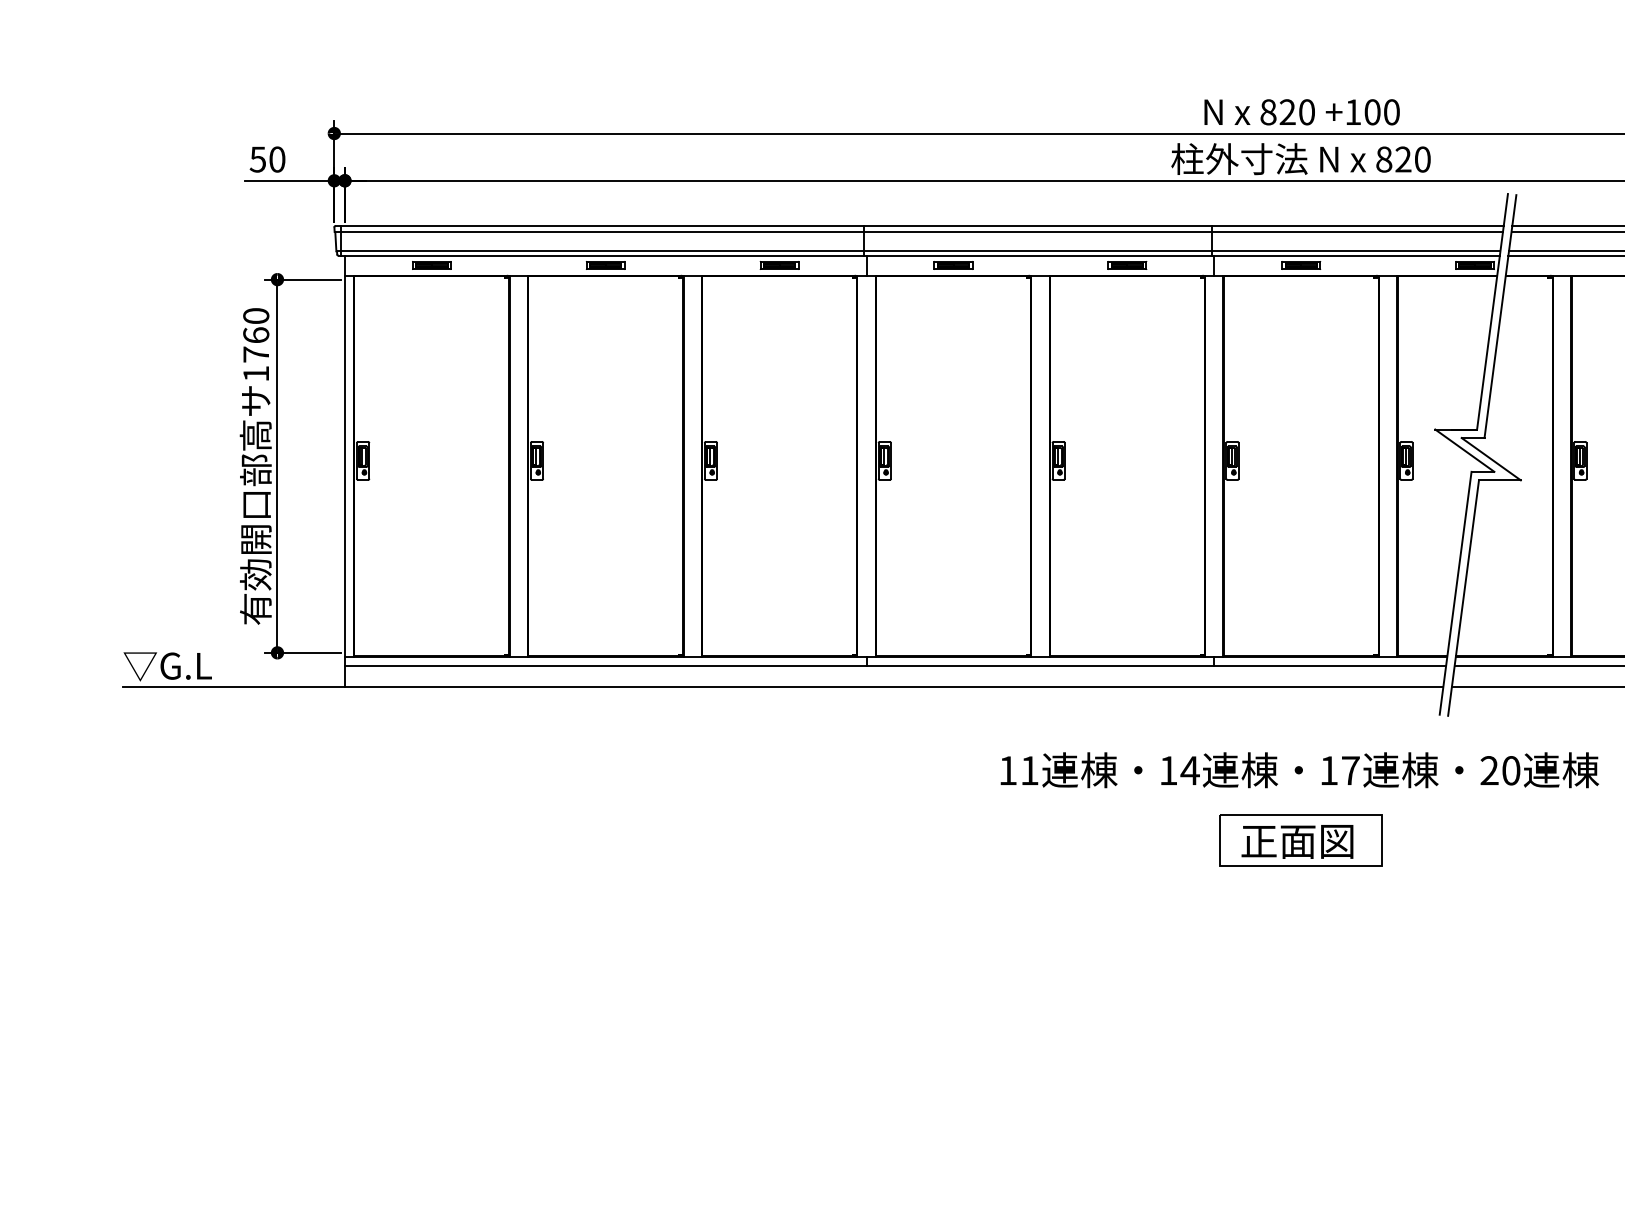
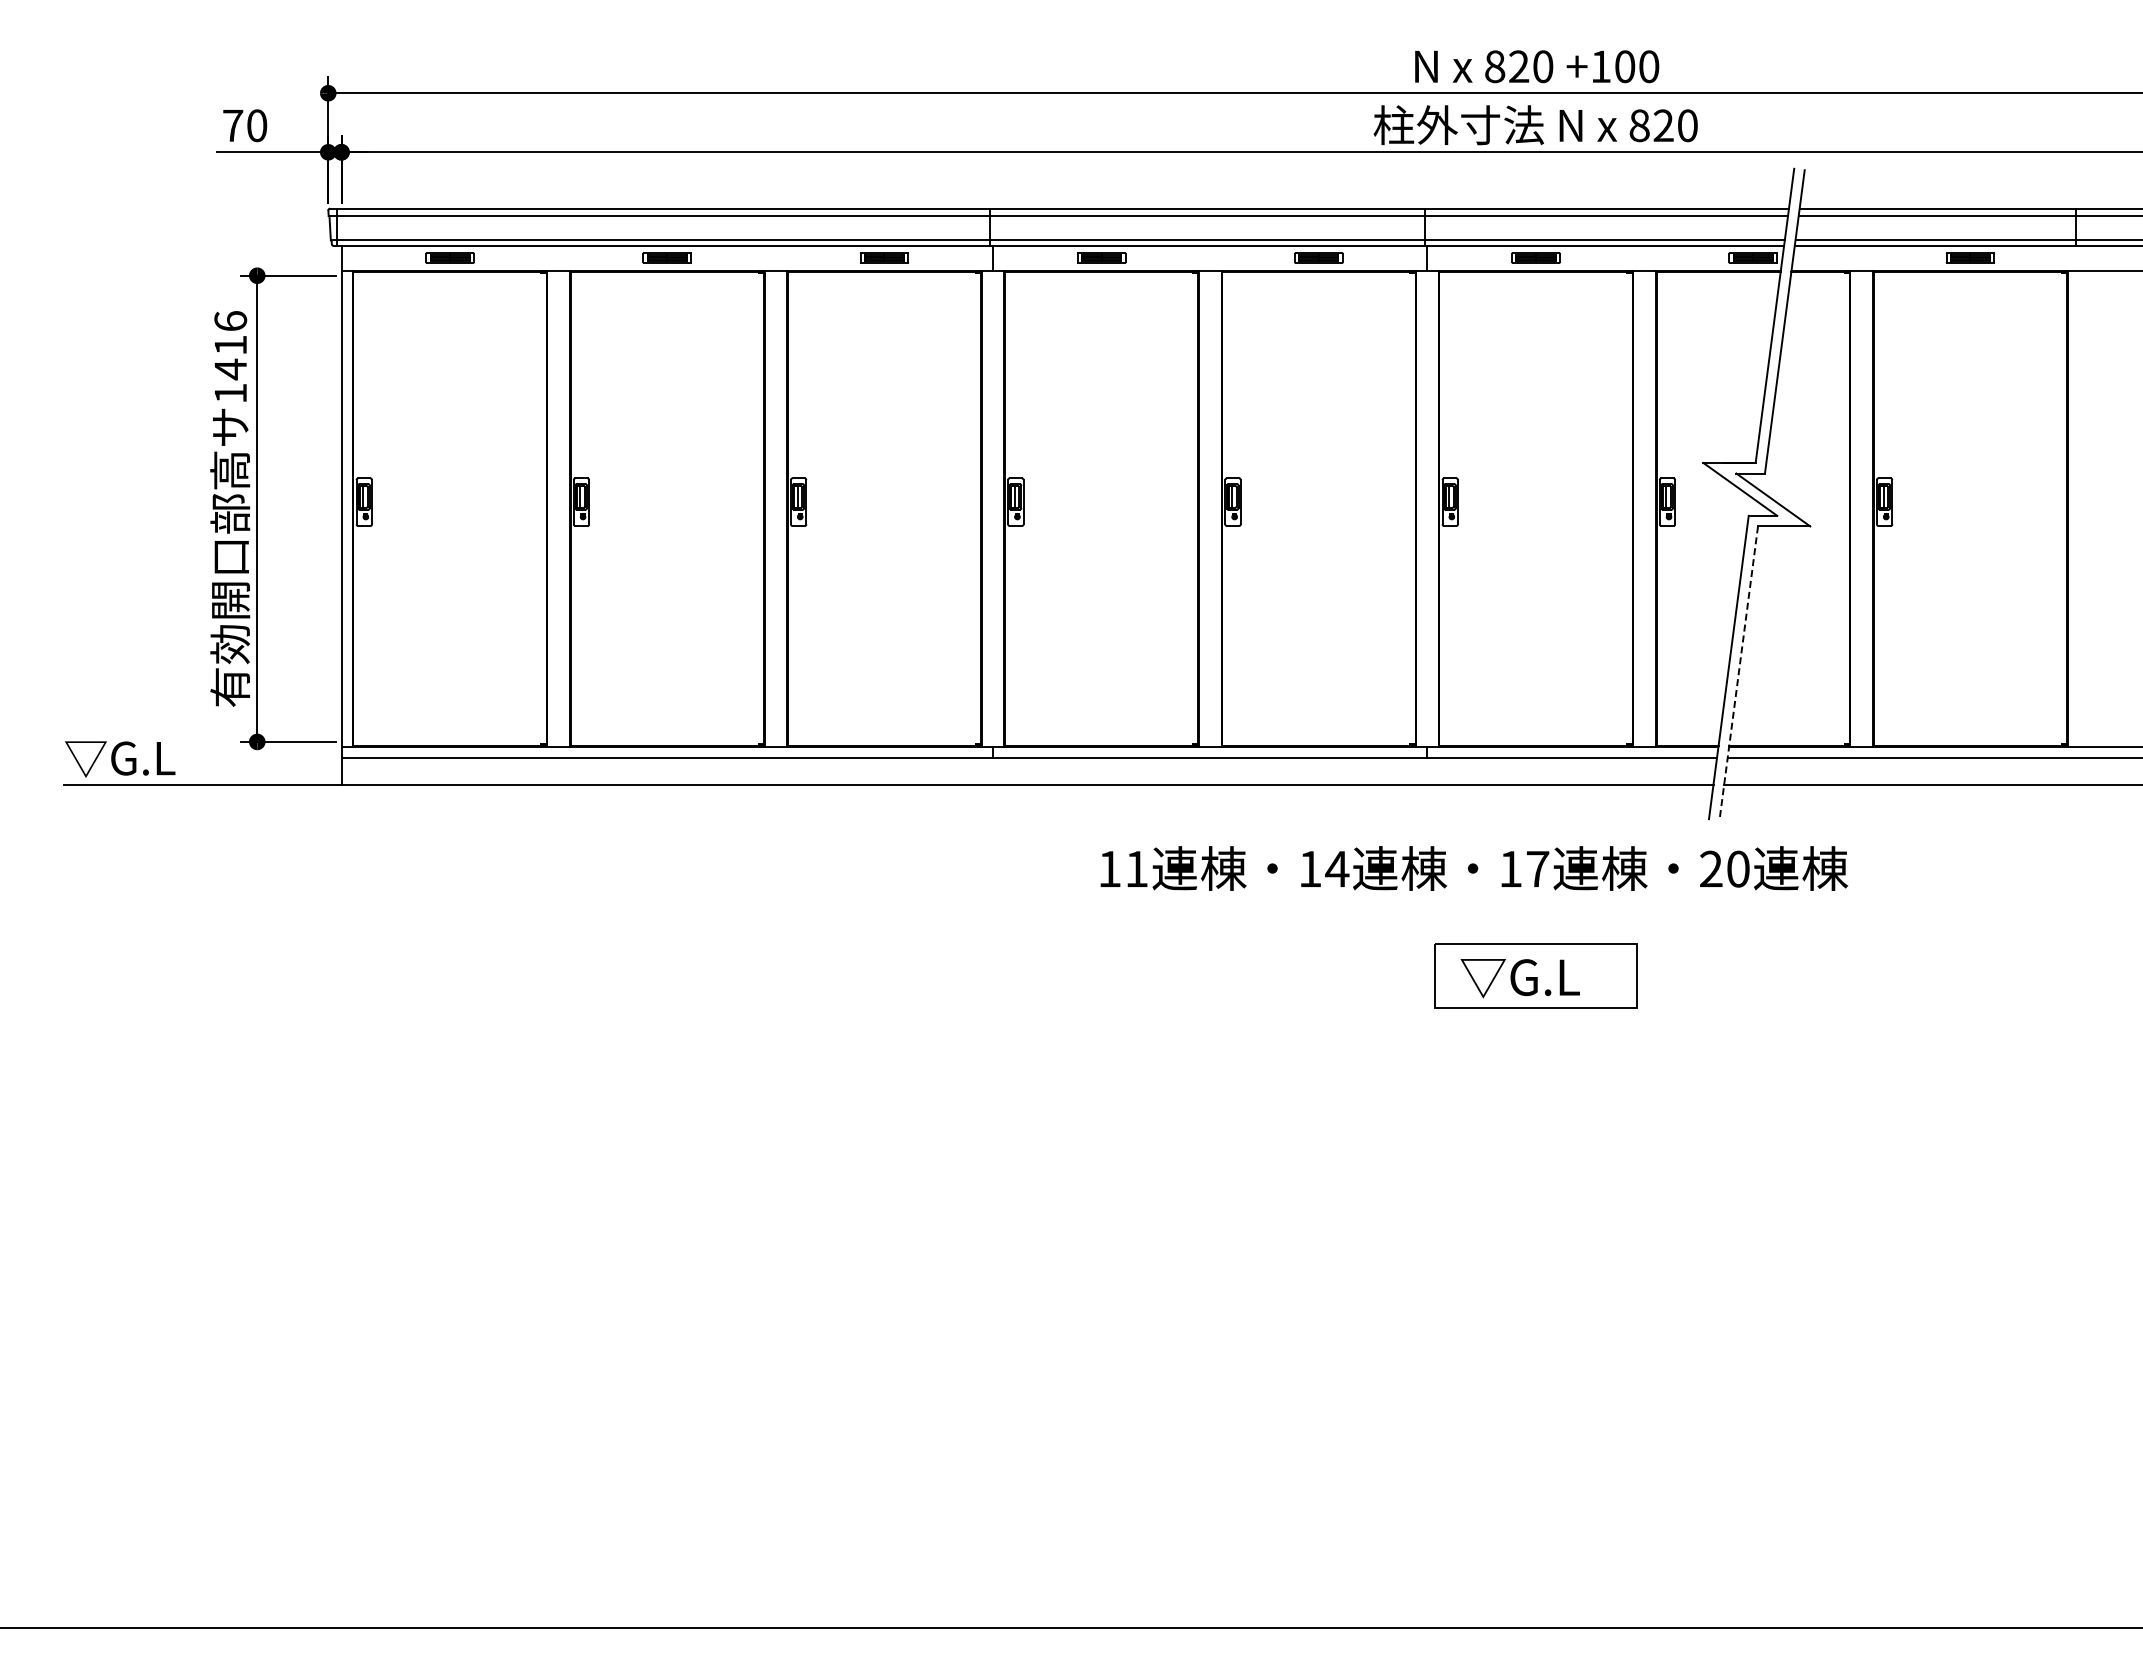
text: (257, 160) -> (232, 126), 50 -> 70
text: (256, 335) -> (230, 345), 1760 -> 1416
line: (1463, 598) -> (1738, 674), solid -> dashed
text: (1300, 770) -> (1474, 868), moved
text: (1296, 841) -> (1530, 977), 正面図 -> ▽G.L

